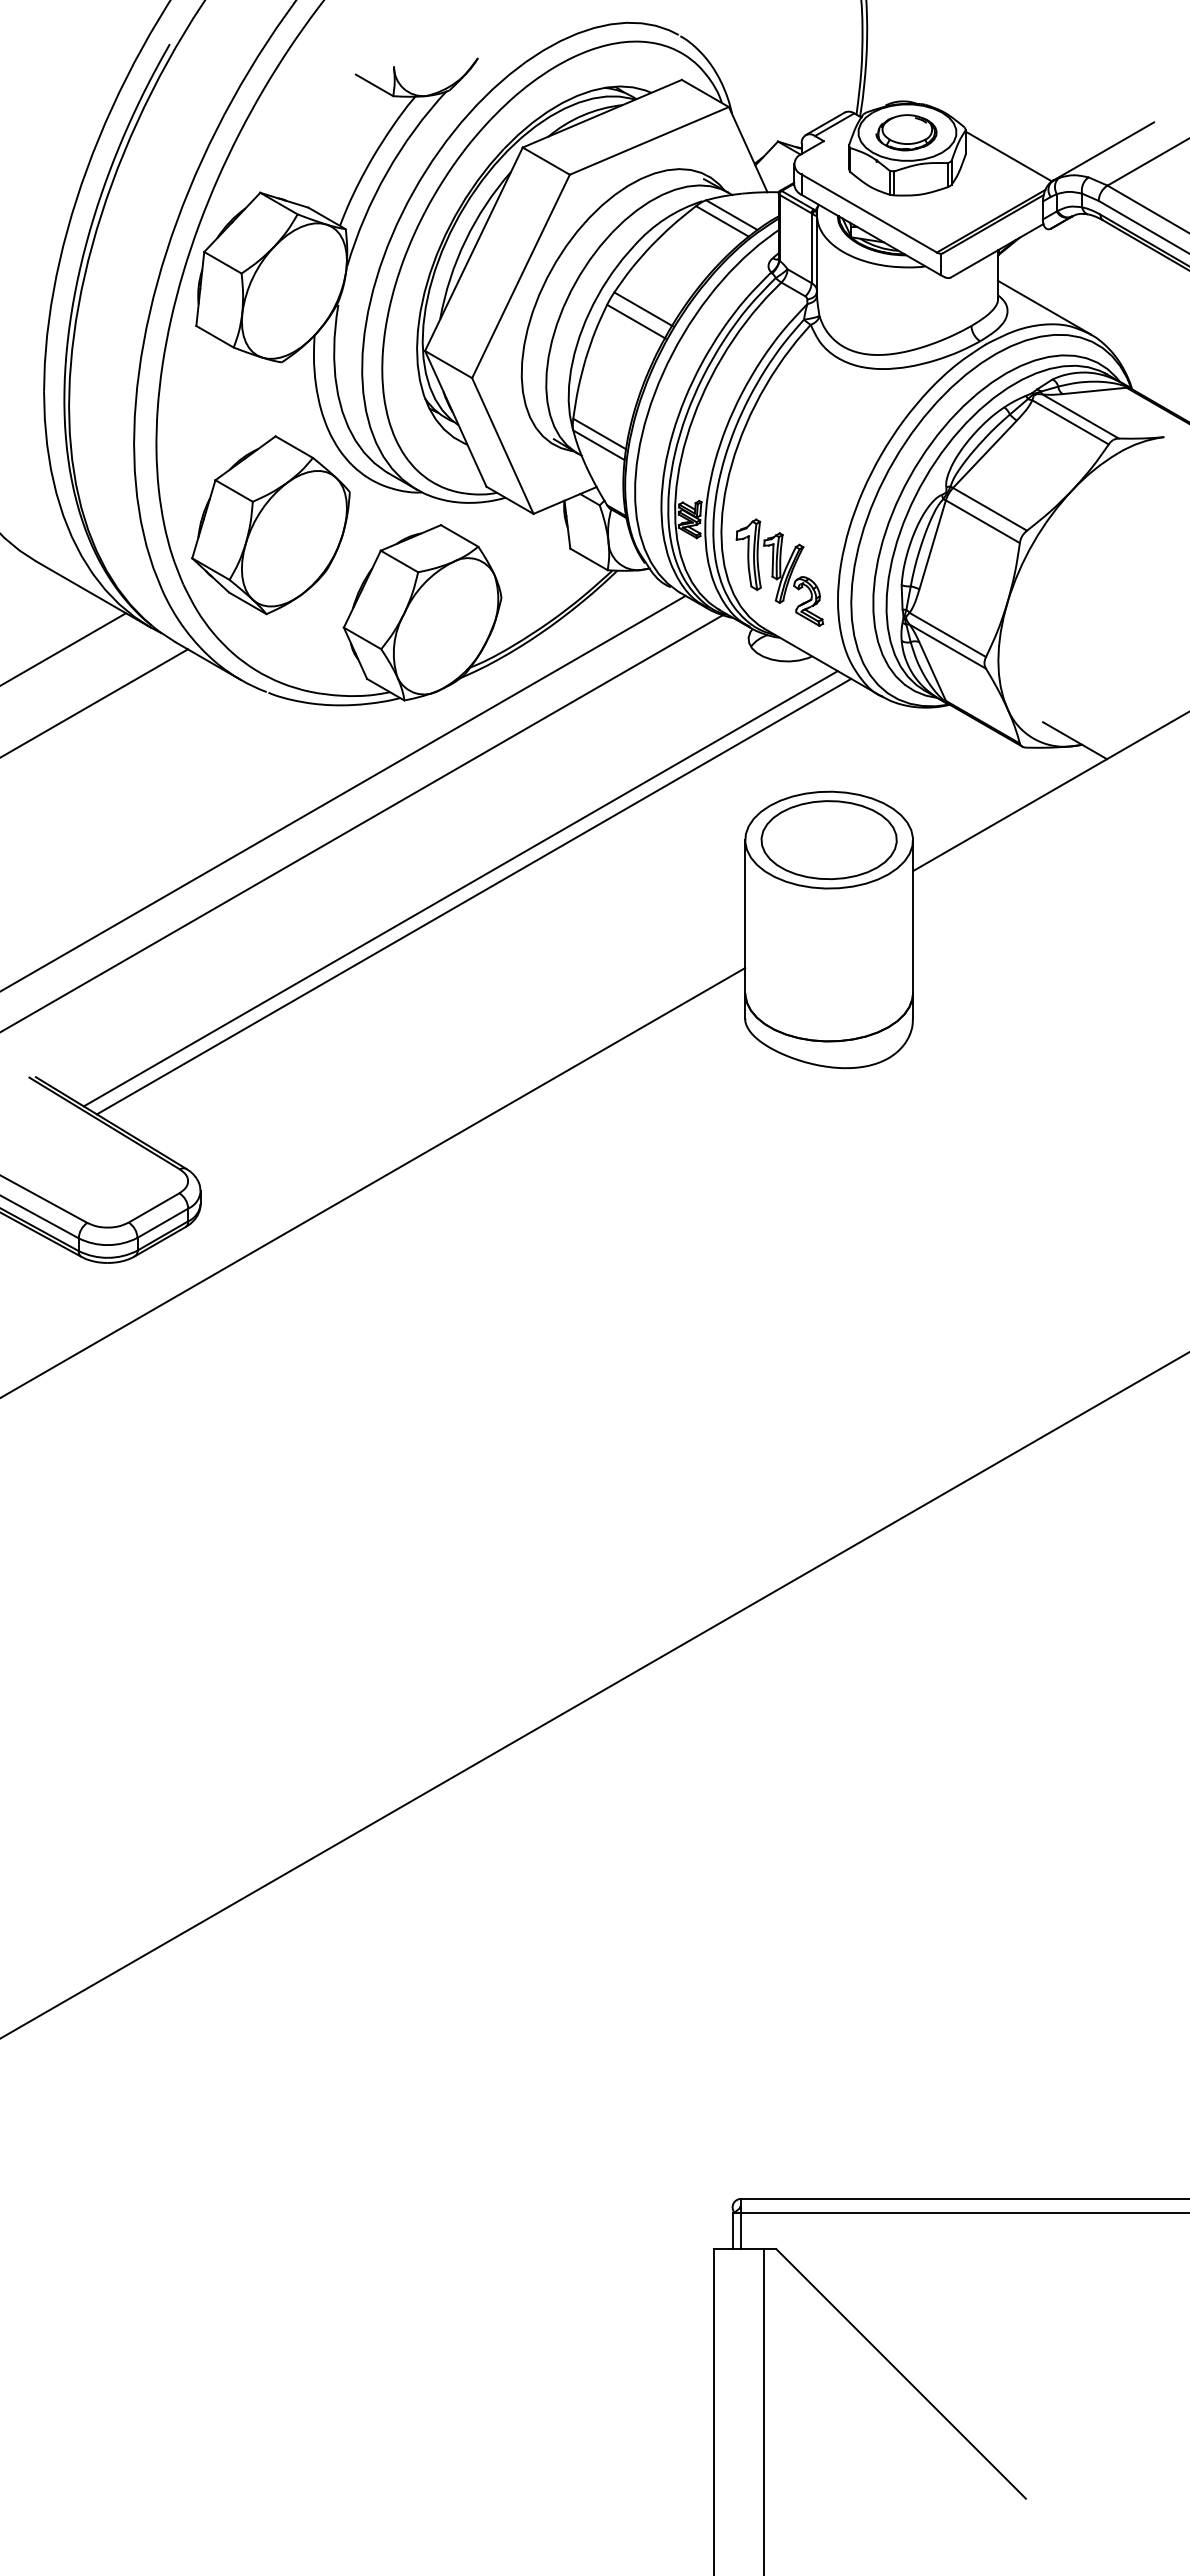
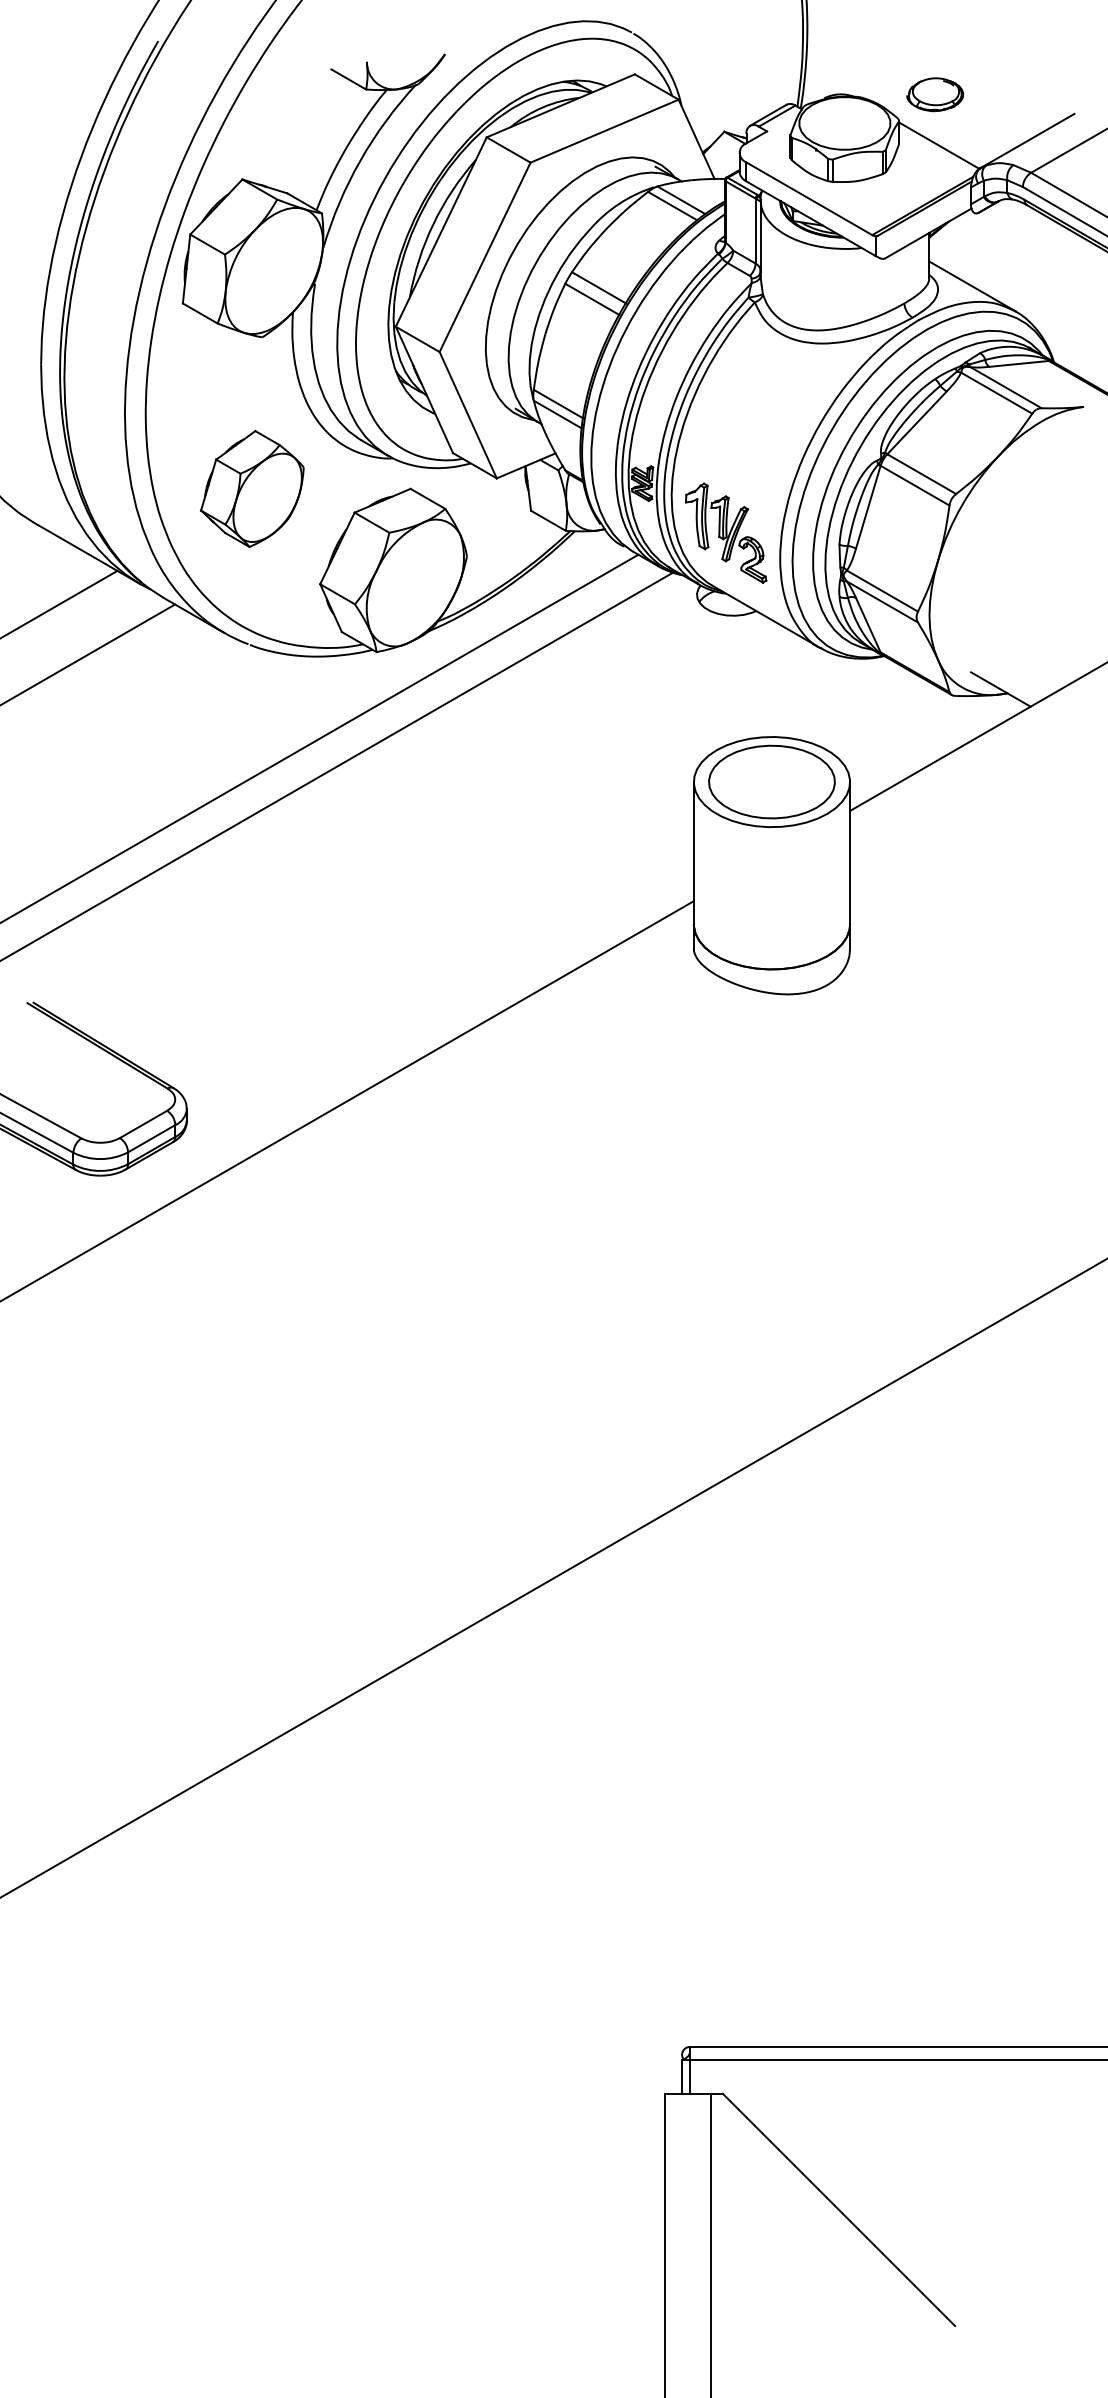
part: (906, 132) -> (935, 94), moved
part: (270, 525) -> (251, 489), size x0.7
line: (460, 888) -> (428, 827), removed
line: (473, 896) -> (440, 834), removed

